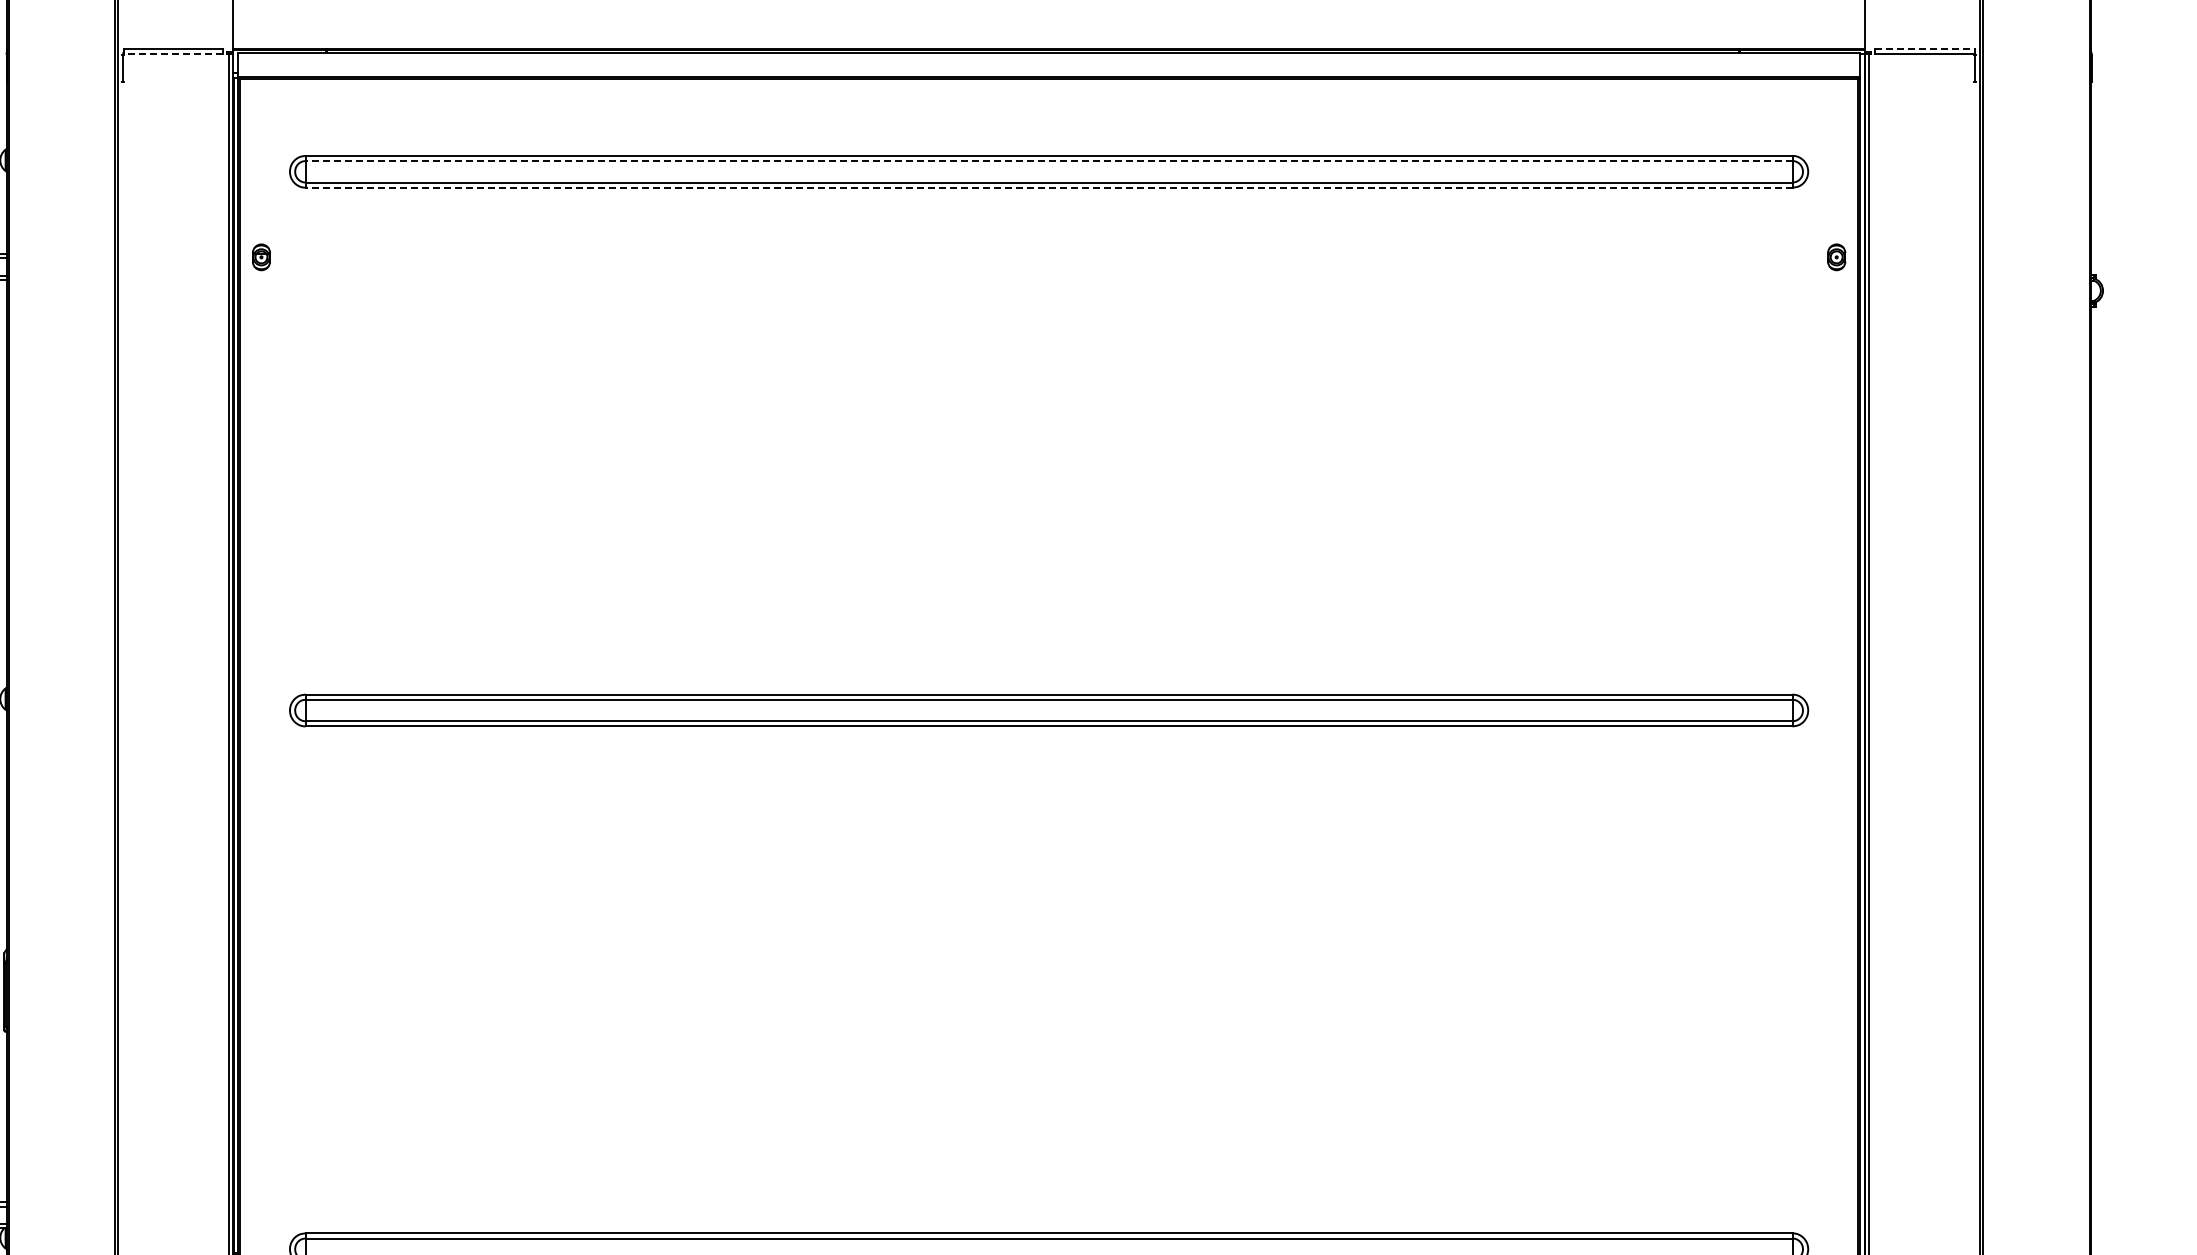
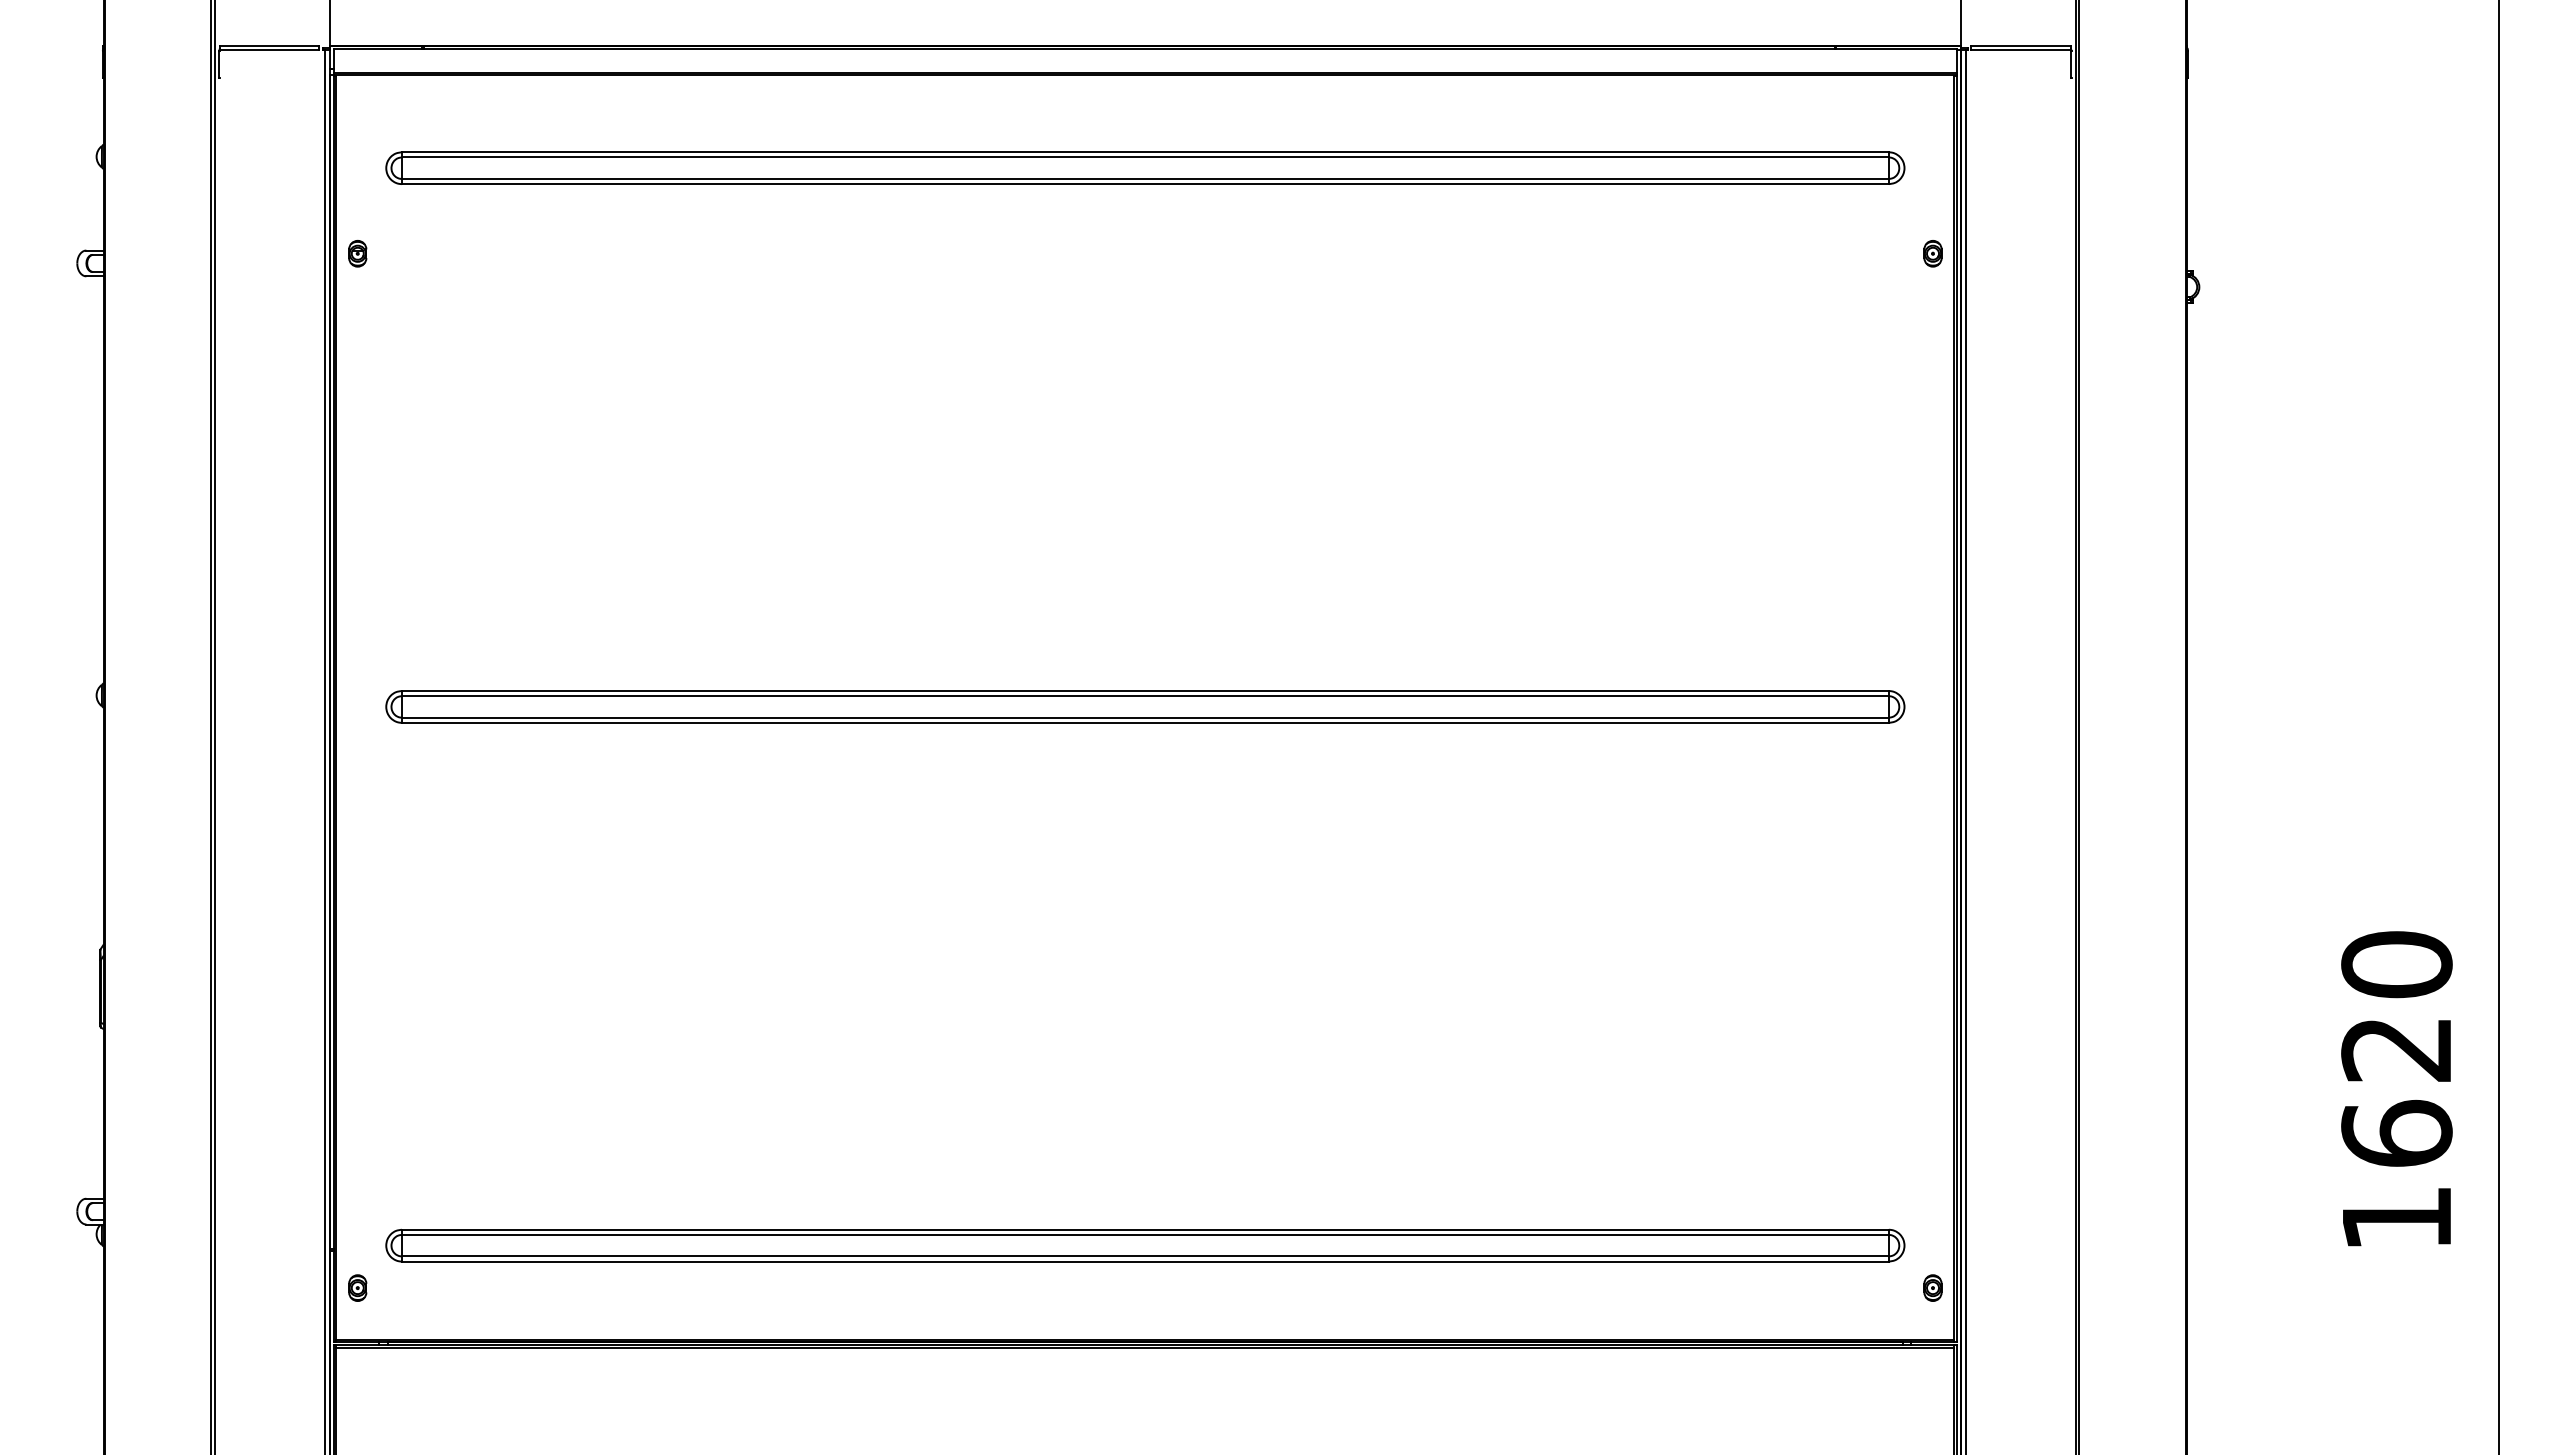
line: (1925, 49) -> (2021, 45), dashed -> solid
line: (173, 54) -> (269, 50), dashed -> solid
line: (1048, 161) -> (1144, 157), dashed -> solid
line: (1048, 188) -> (1144, 184), dashed -> solid

